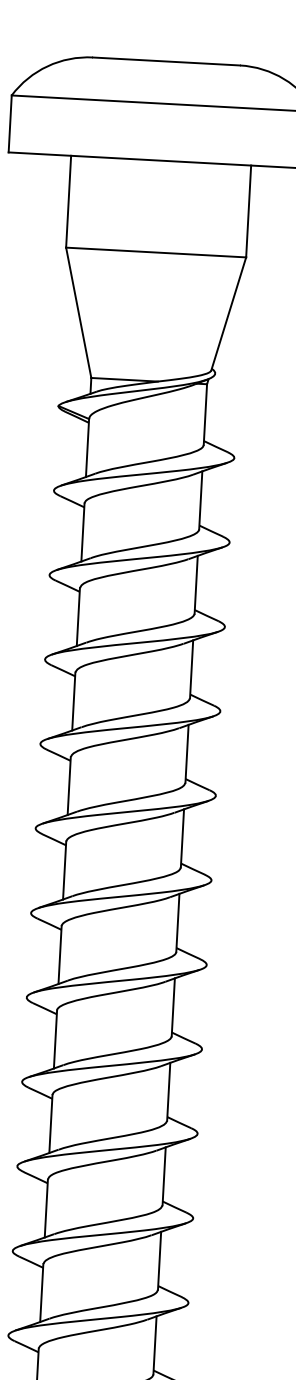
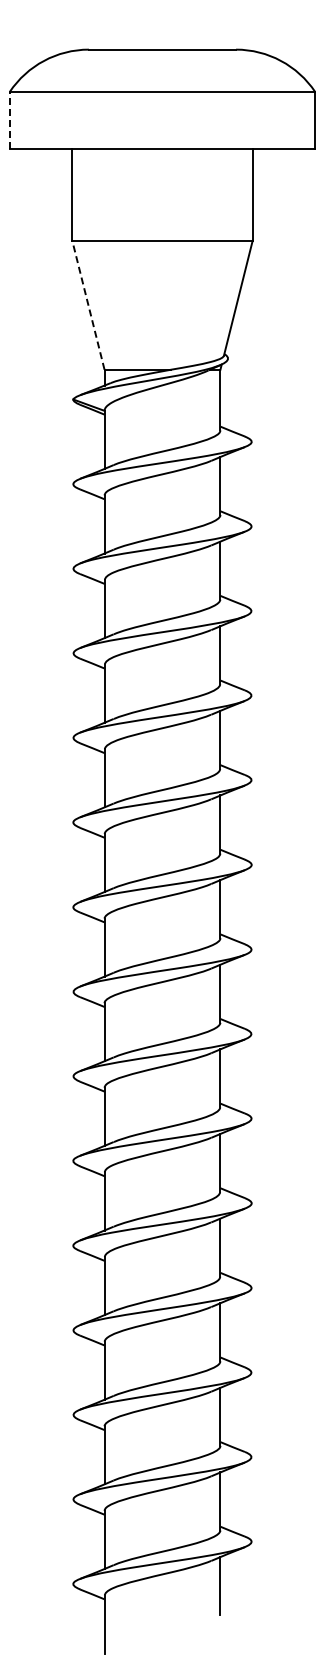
line: (9, 123) -> (9, 120), solid -> dashed
line: (78, 311) -> (88, 304), solid -> dashed

